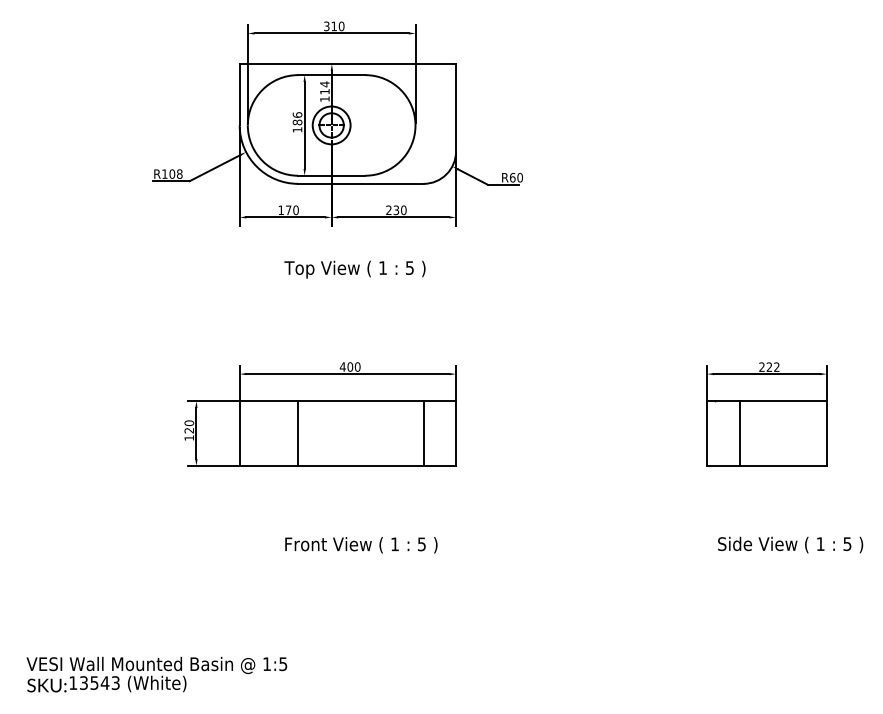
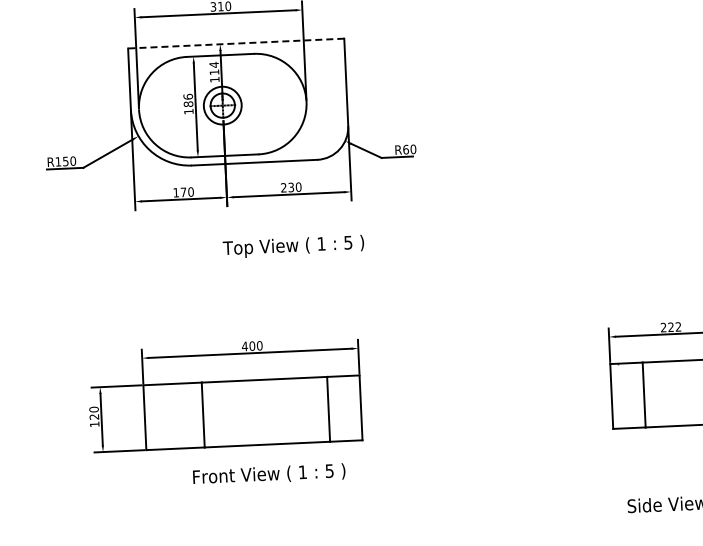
line: (347, 64) -> (235, 44), solid -> dashed
text: (175, 173) -> (68, 160), R108 -> R150
text: (354, 269) -> (293, 246), moved
text: (361, 545) -> (269, 474), moved

